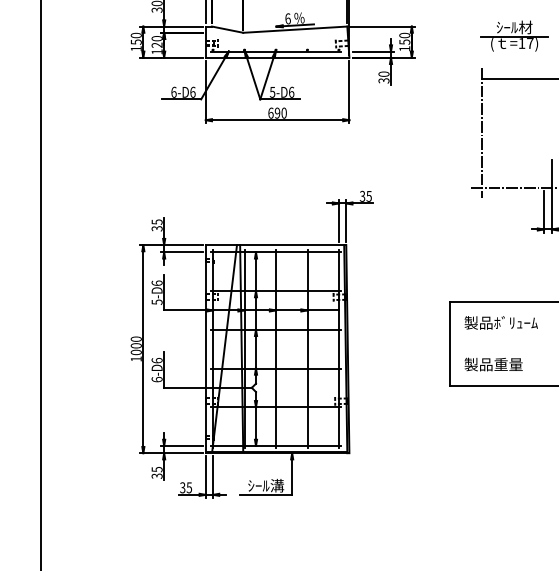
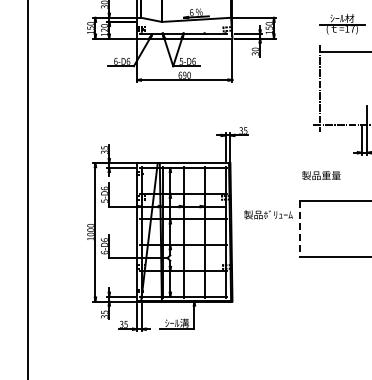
text: (501, 322) -> (268, 214), moved
line: (450, 343) -> (299, 228), solid -> dashed
text: (493, 364) -> (321, 175), moved

